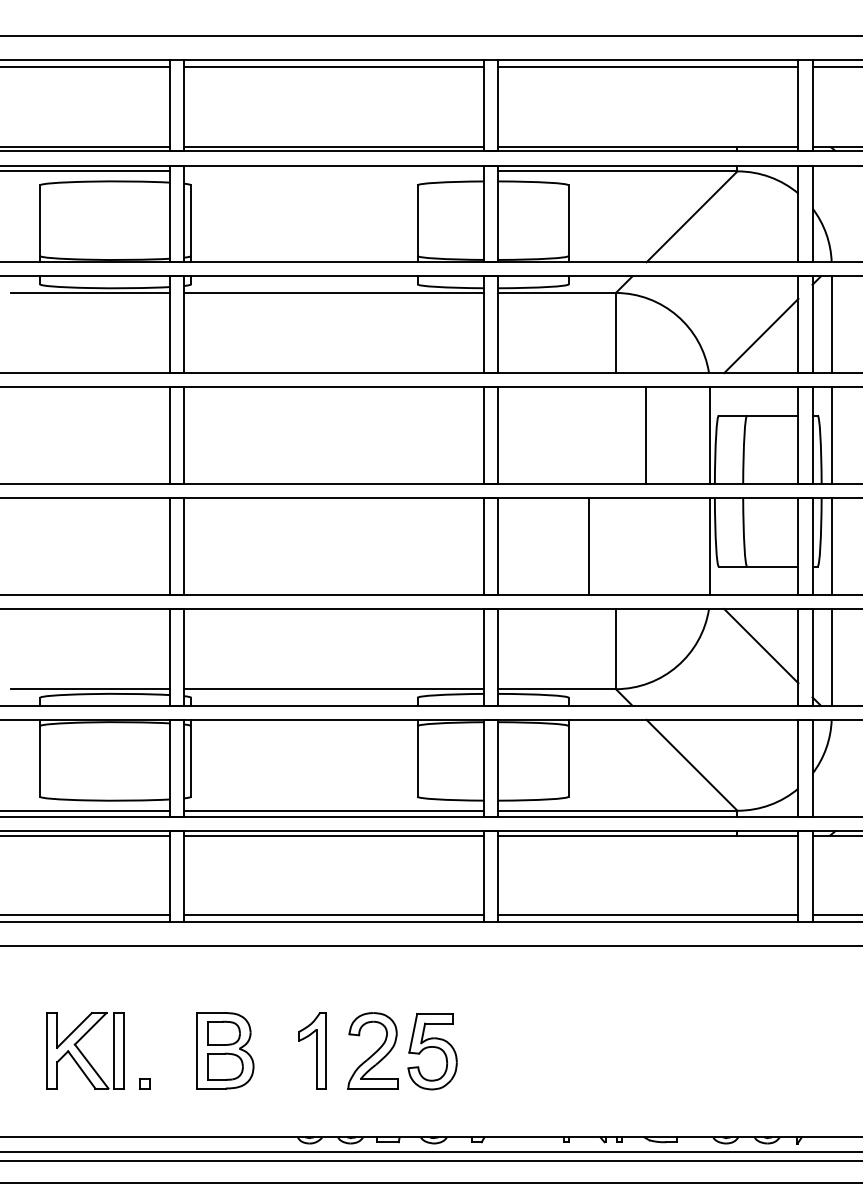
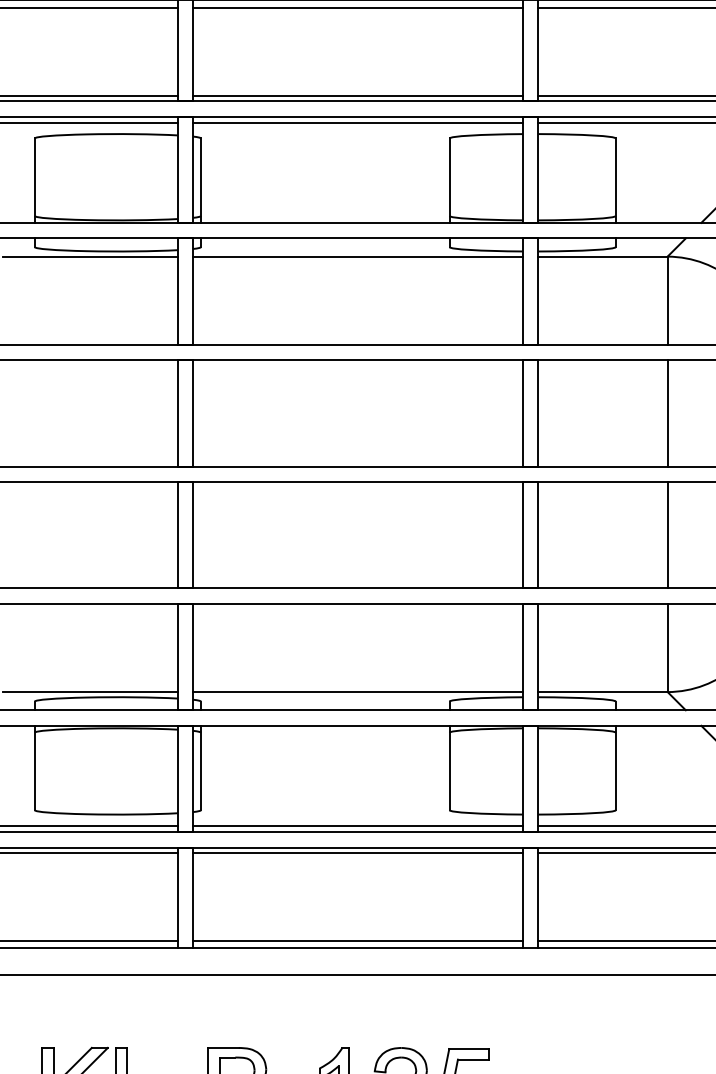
line: (334, 171) -> (358, 123), added
line: (645, 435) -> (667, 413), moved
line: (588, 546) -> (667, 535), moved

